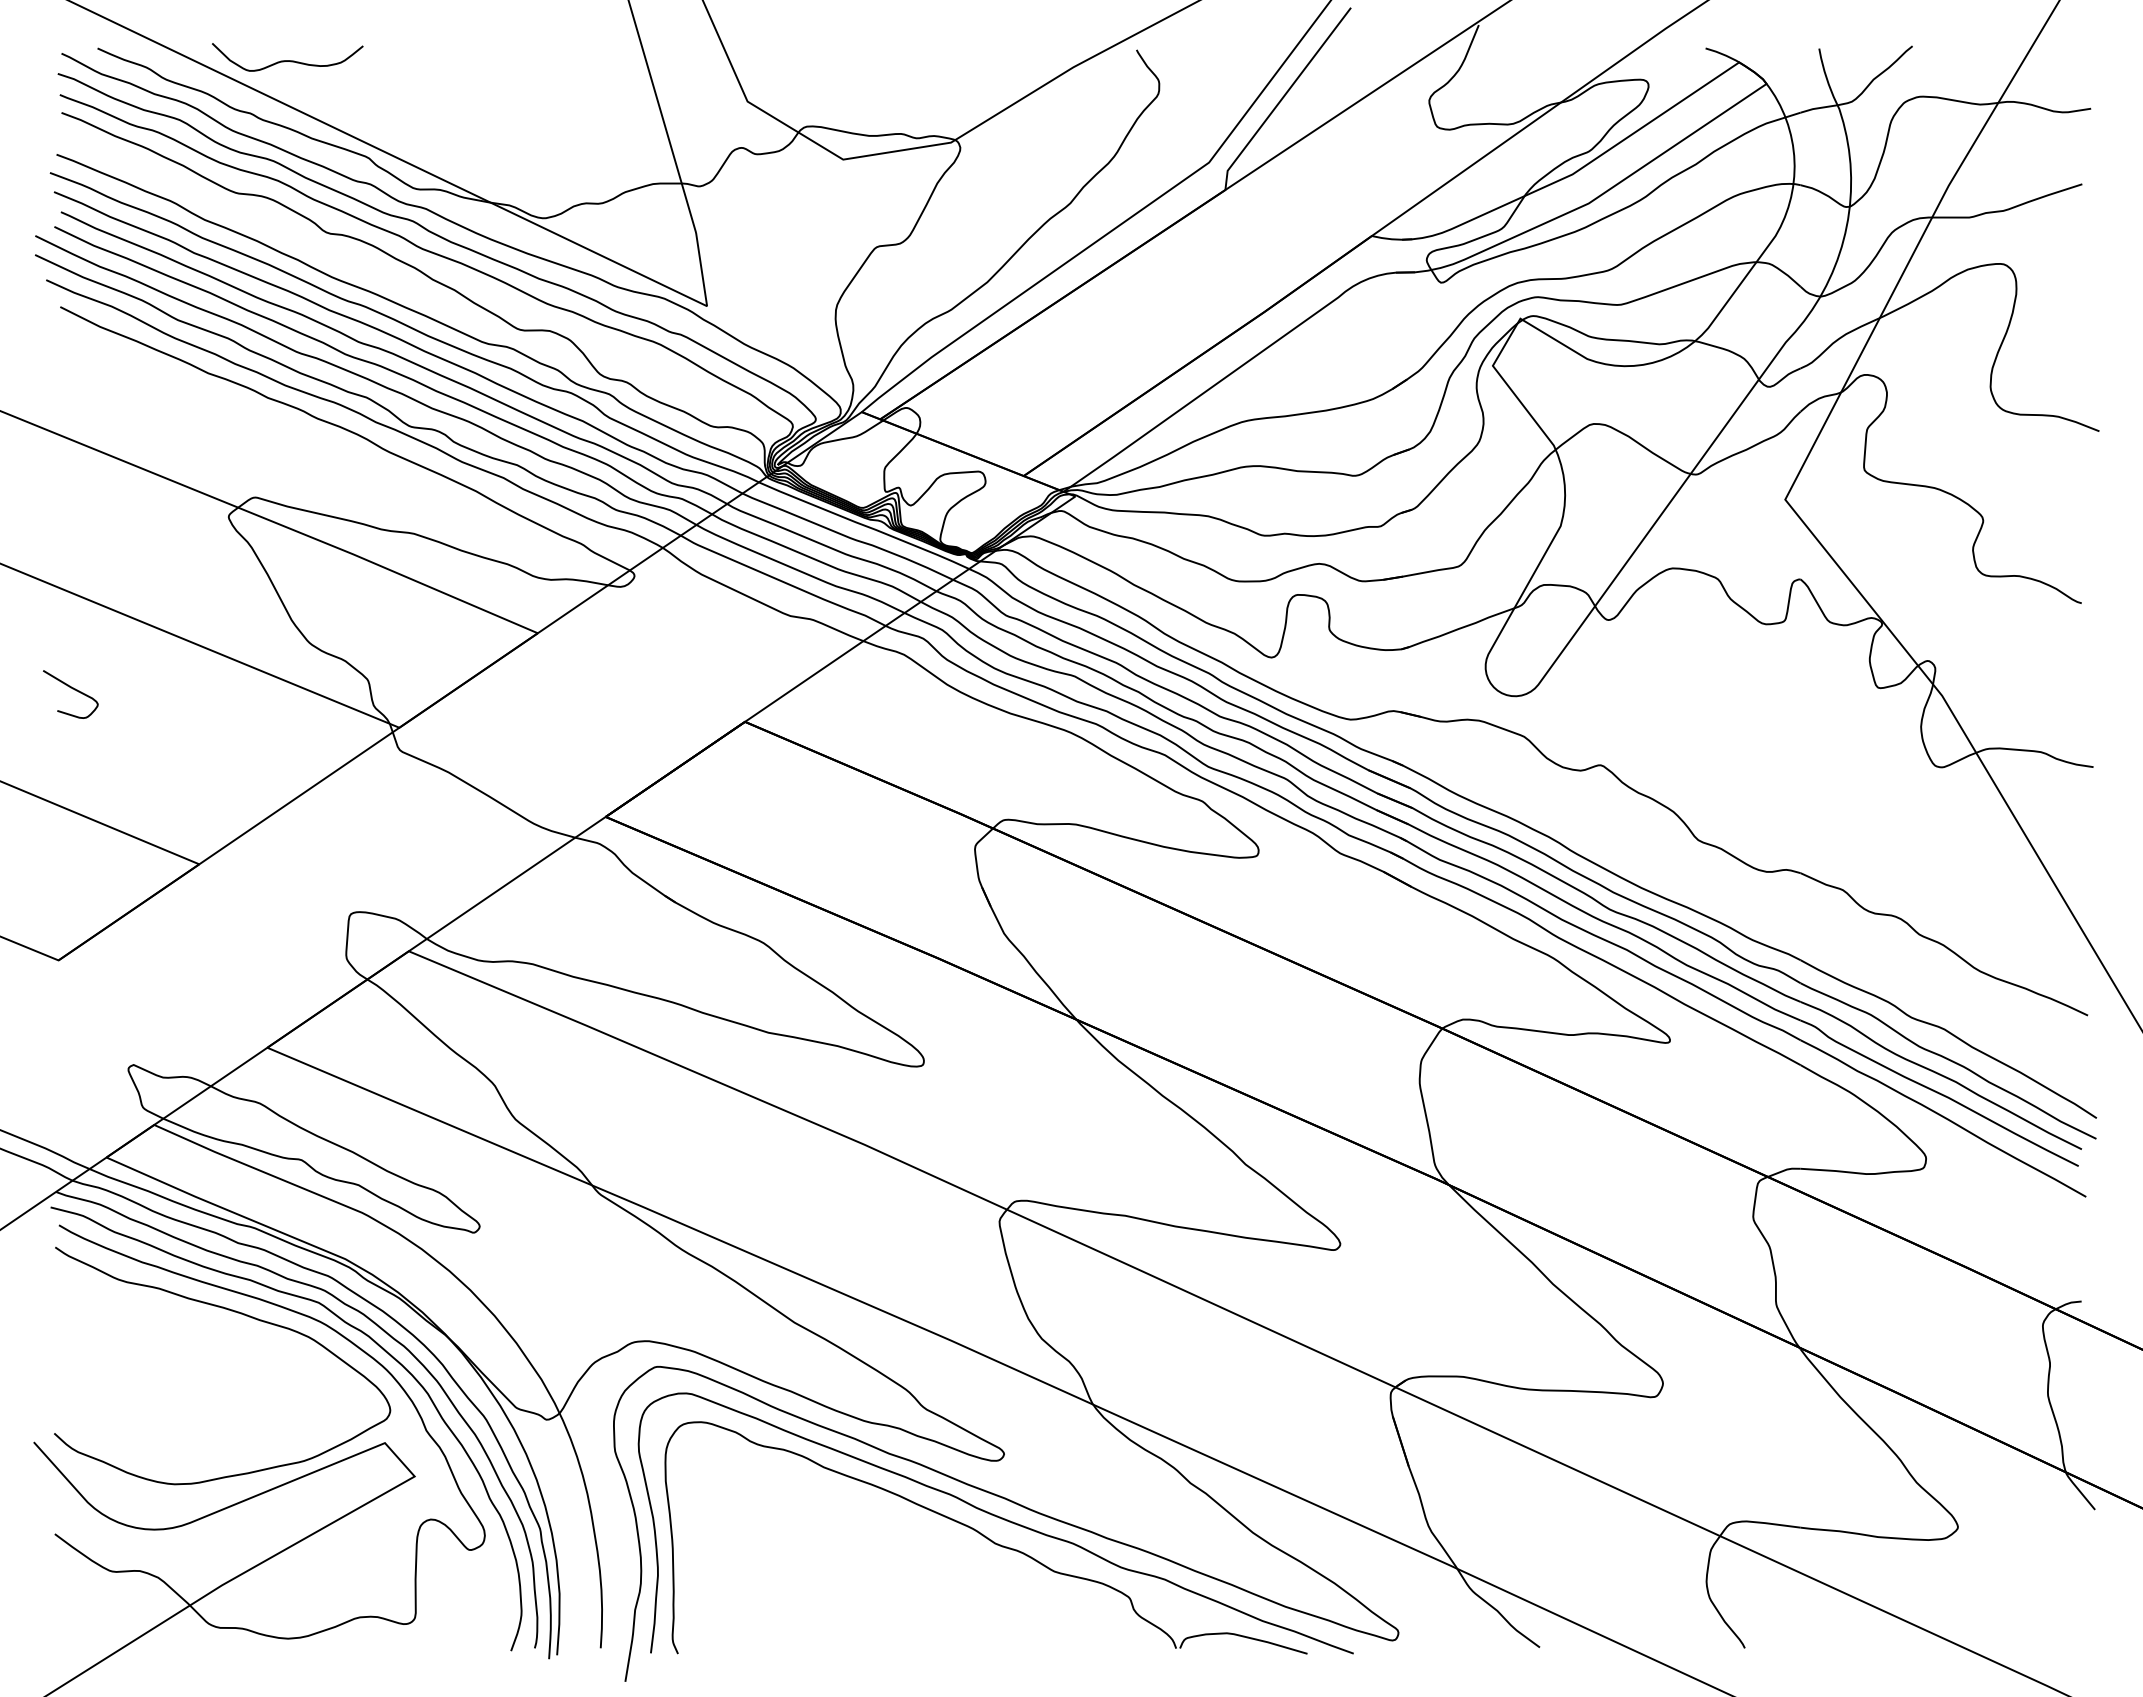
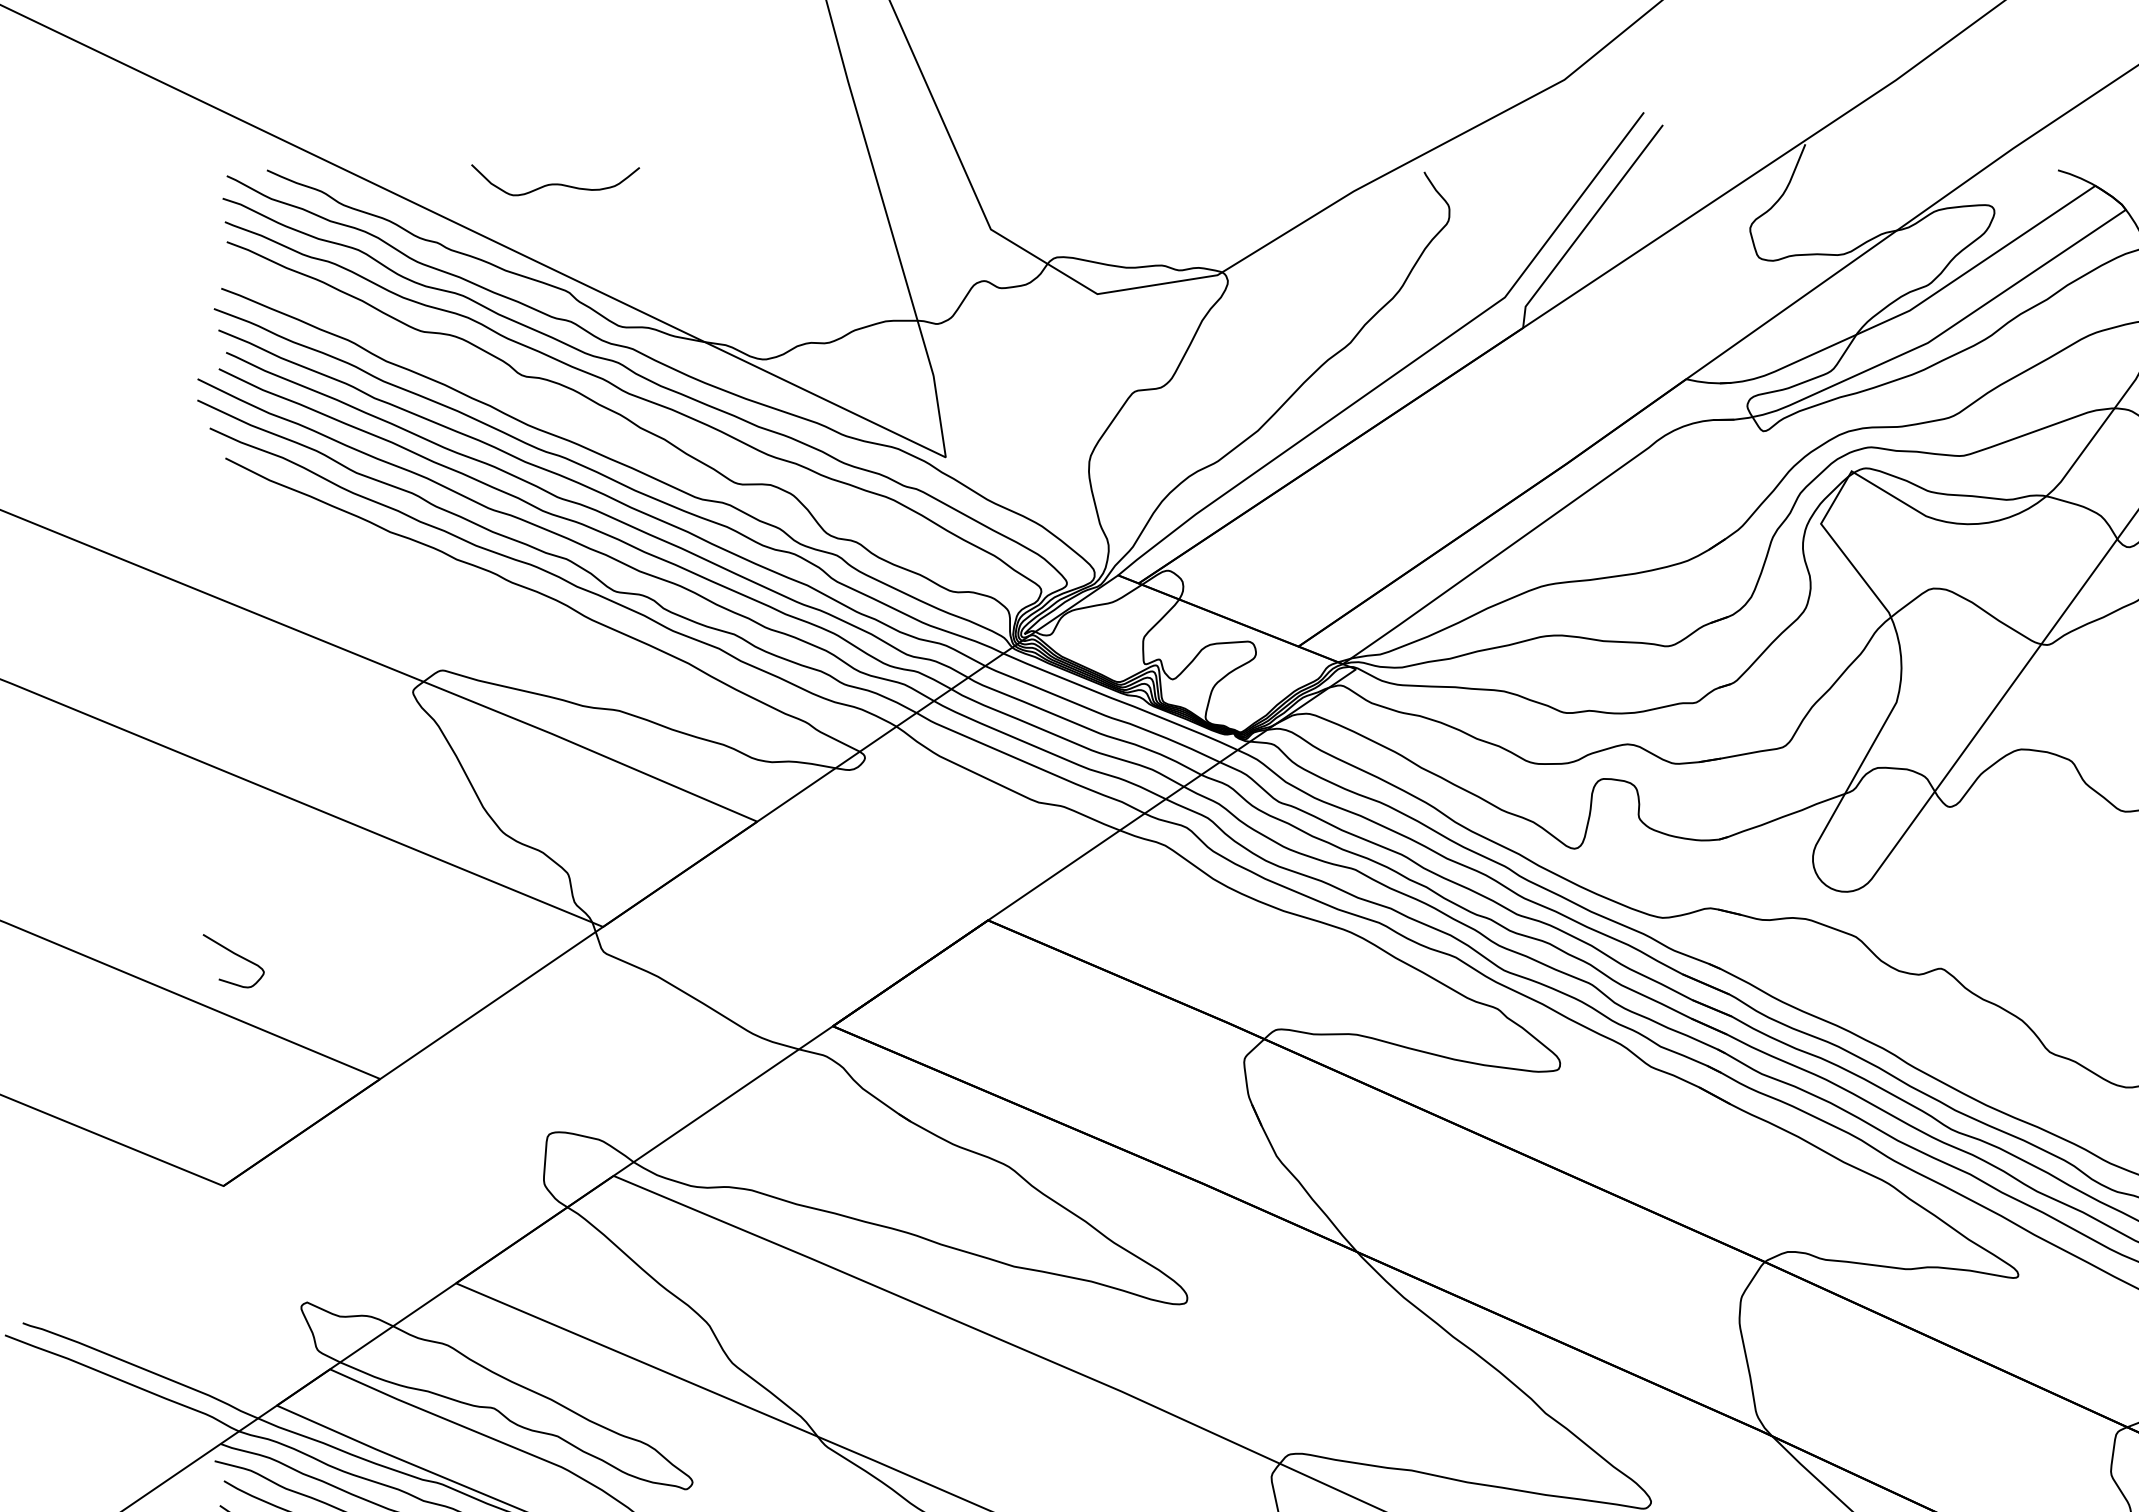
curve: (287, 60) -> (555, 183), moved
curve: (72, 689) -> (235, 955), moved

